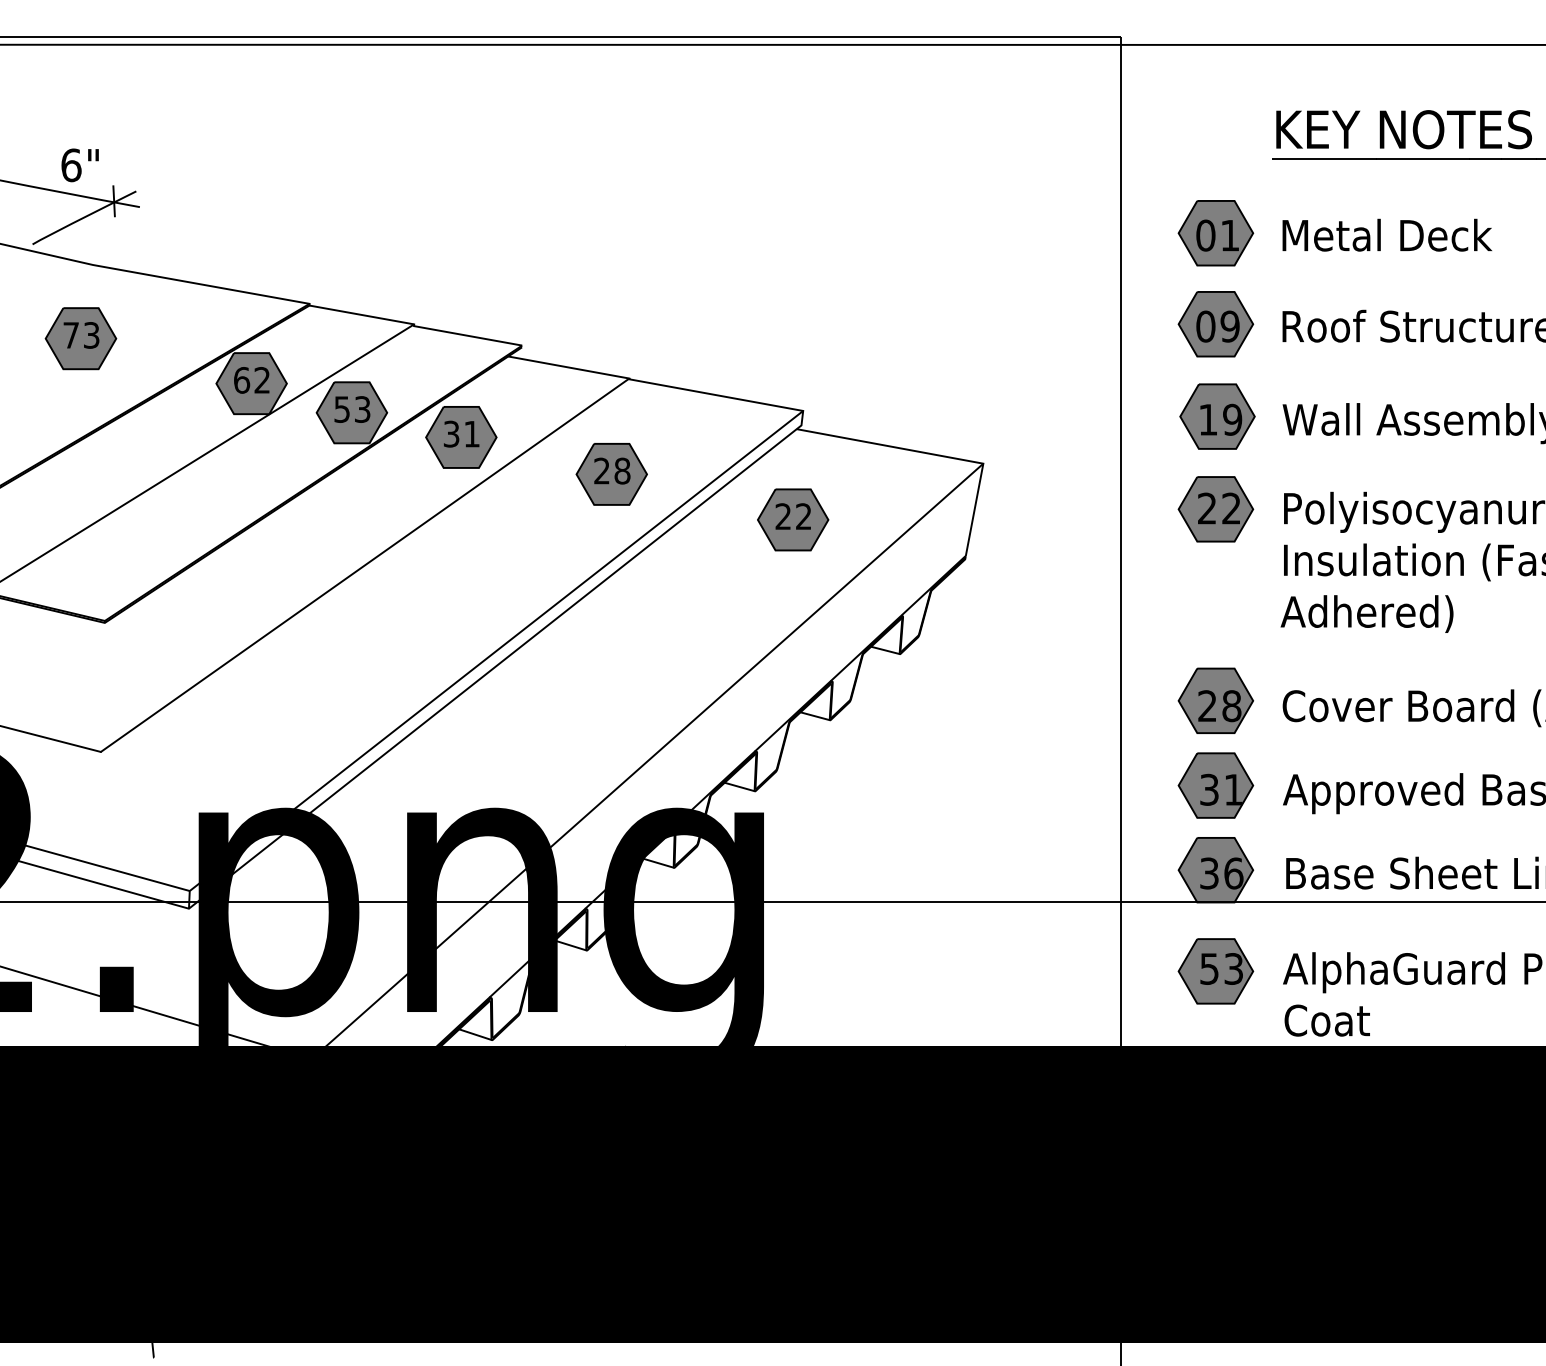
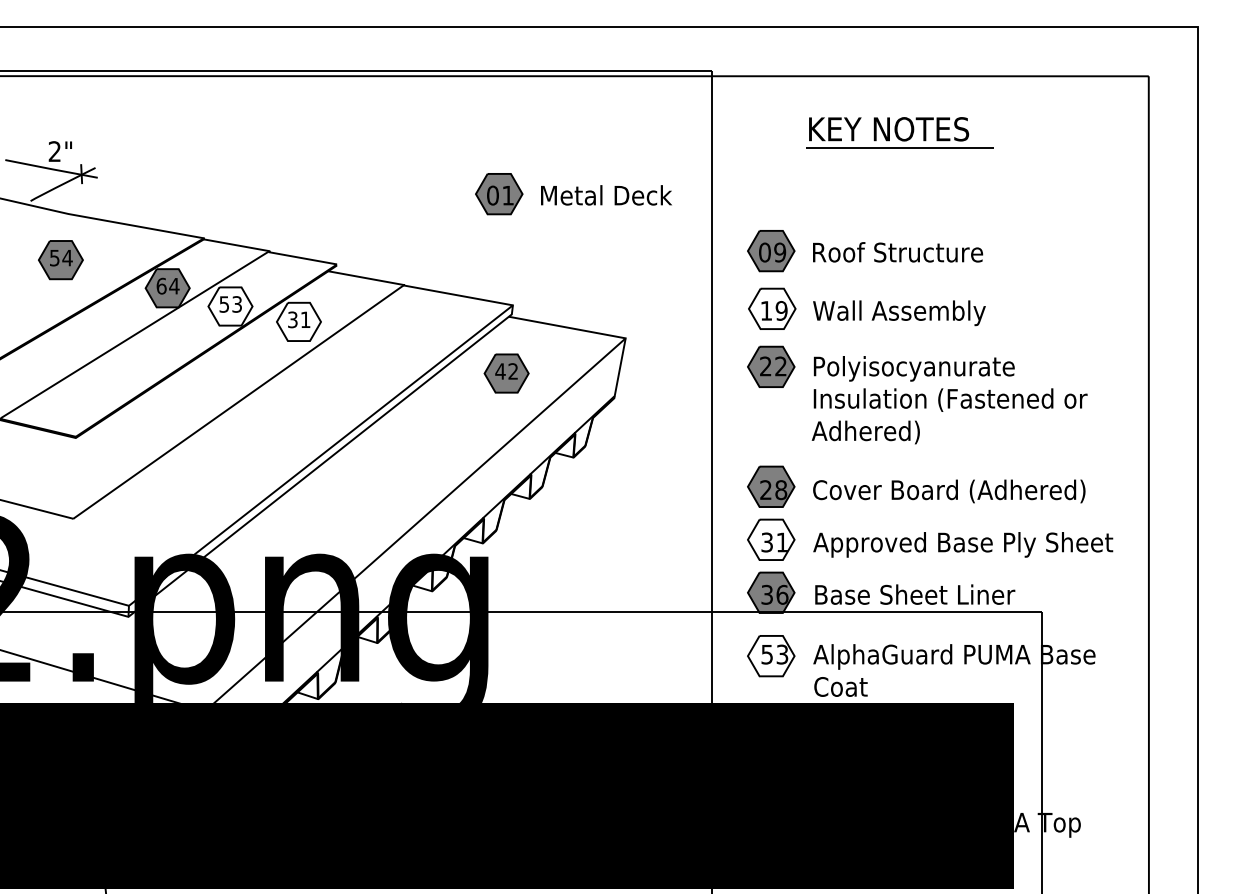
text: (70, 165) -> (54, 151), 6" -> 2"
part: (1334, 233) -> (573, 194), moved
text: (81, 334) -> (61, 257), 73 -> 54
text: (262, 379) -> (174, 285), 62 -> 64
fill: (351, 412) -> (230, 306), removed
fill: (1216, 415) -> (771, 308), removed
fill: (460, 436) -> (298, 321), removed
part: (610, 473) -> (392, 344), removed
text: (783, 516) -> (500, 371), 22 -> 42
fill: (1214, 785) -> (770, 539), removed
fill: (1214, 970) -> (770, 655), removed

